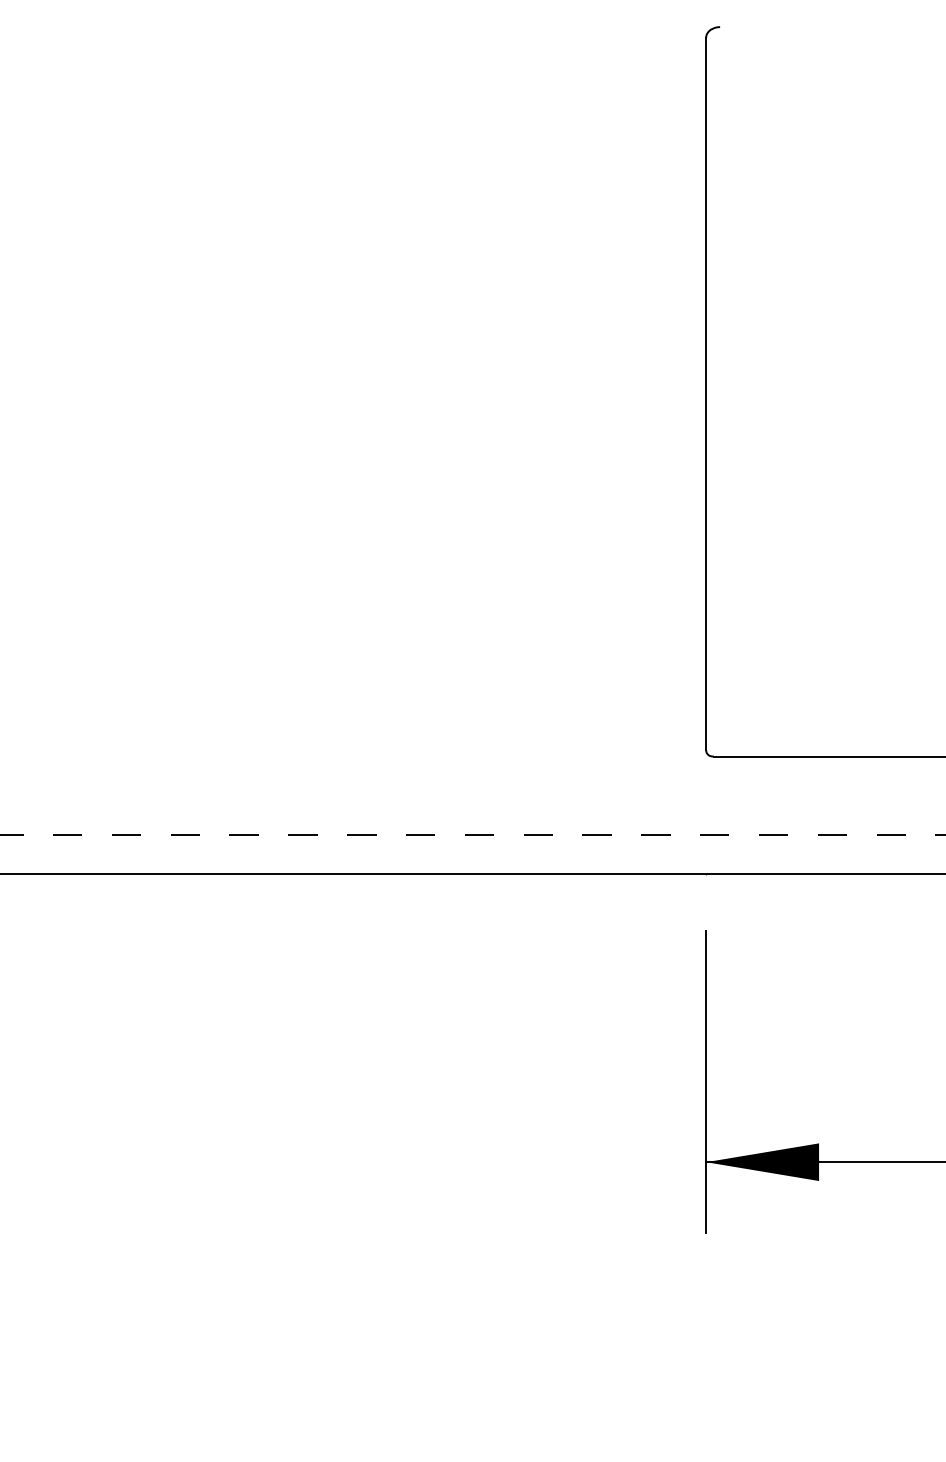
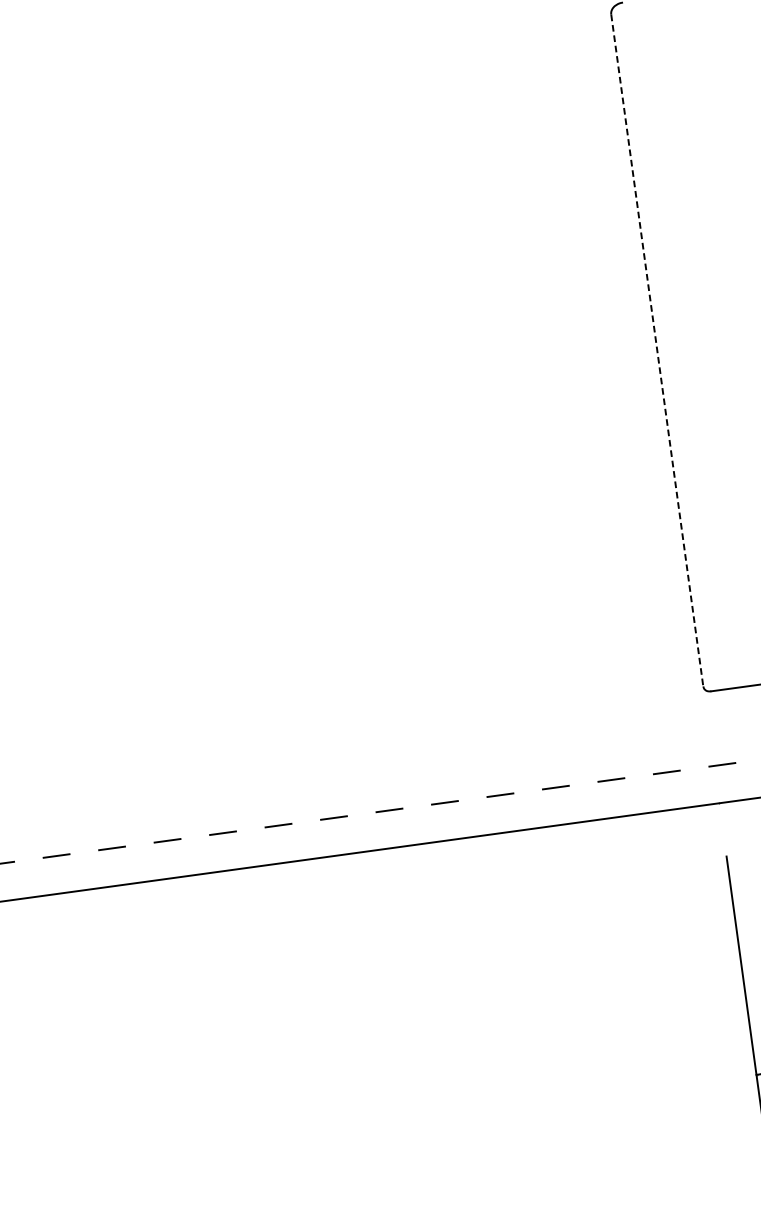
line: (706, 394) -> (657, 350), solid -> dashed

